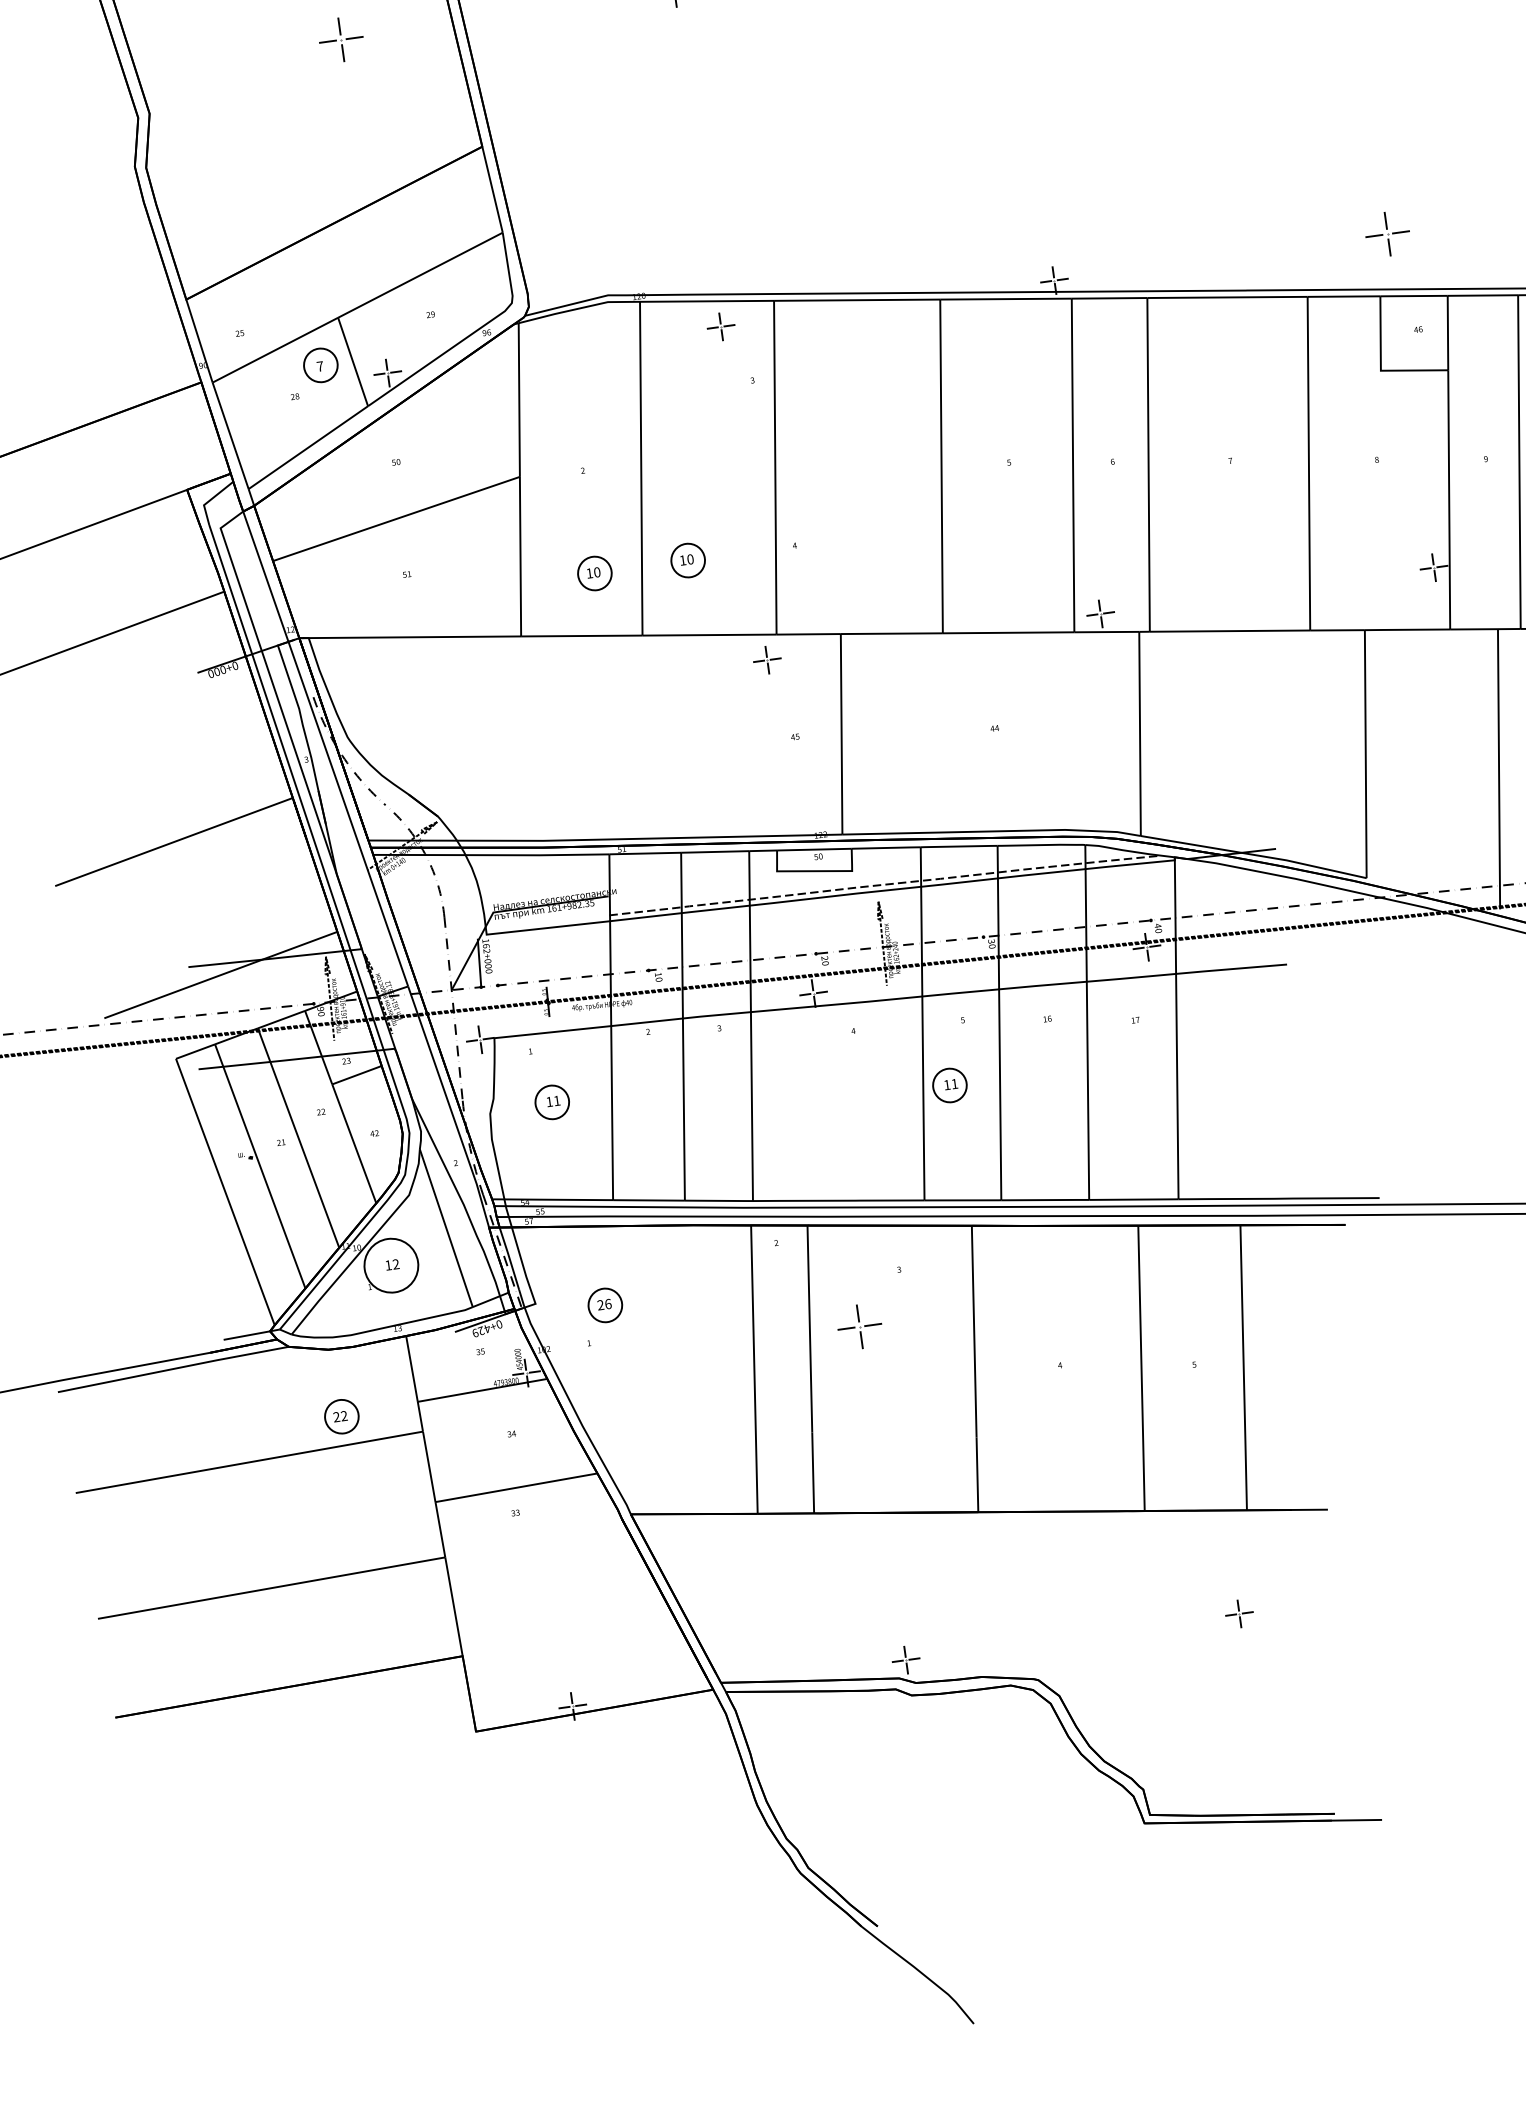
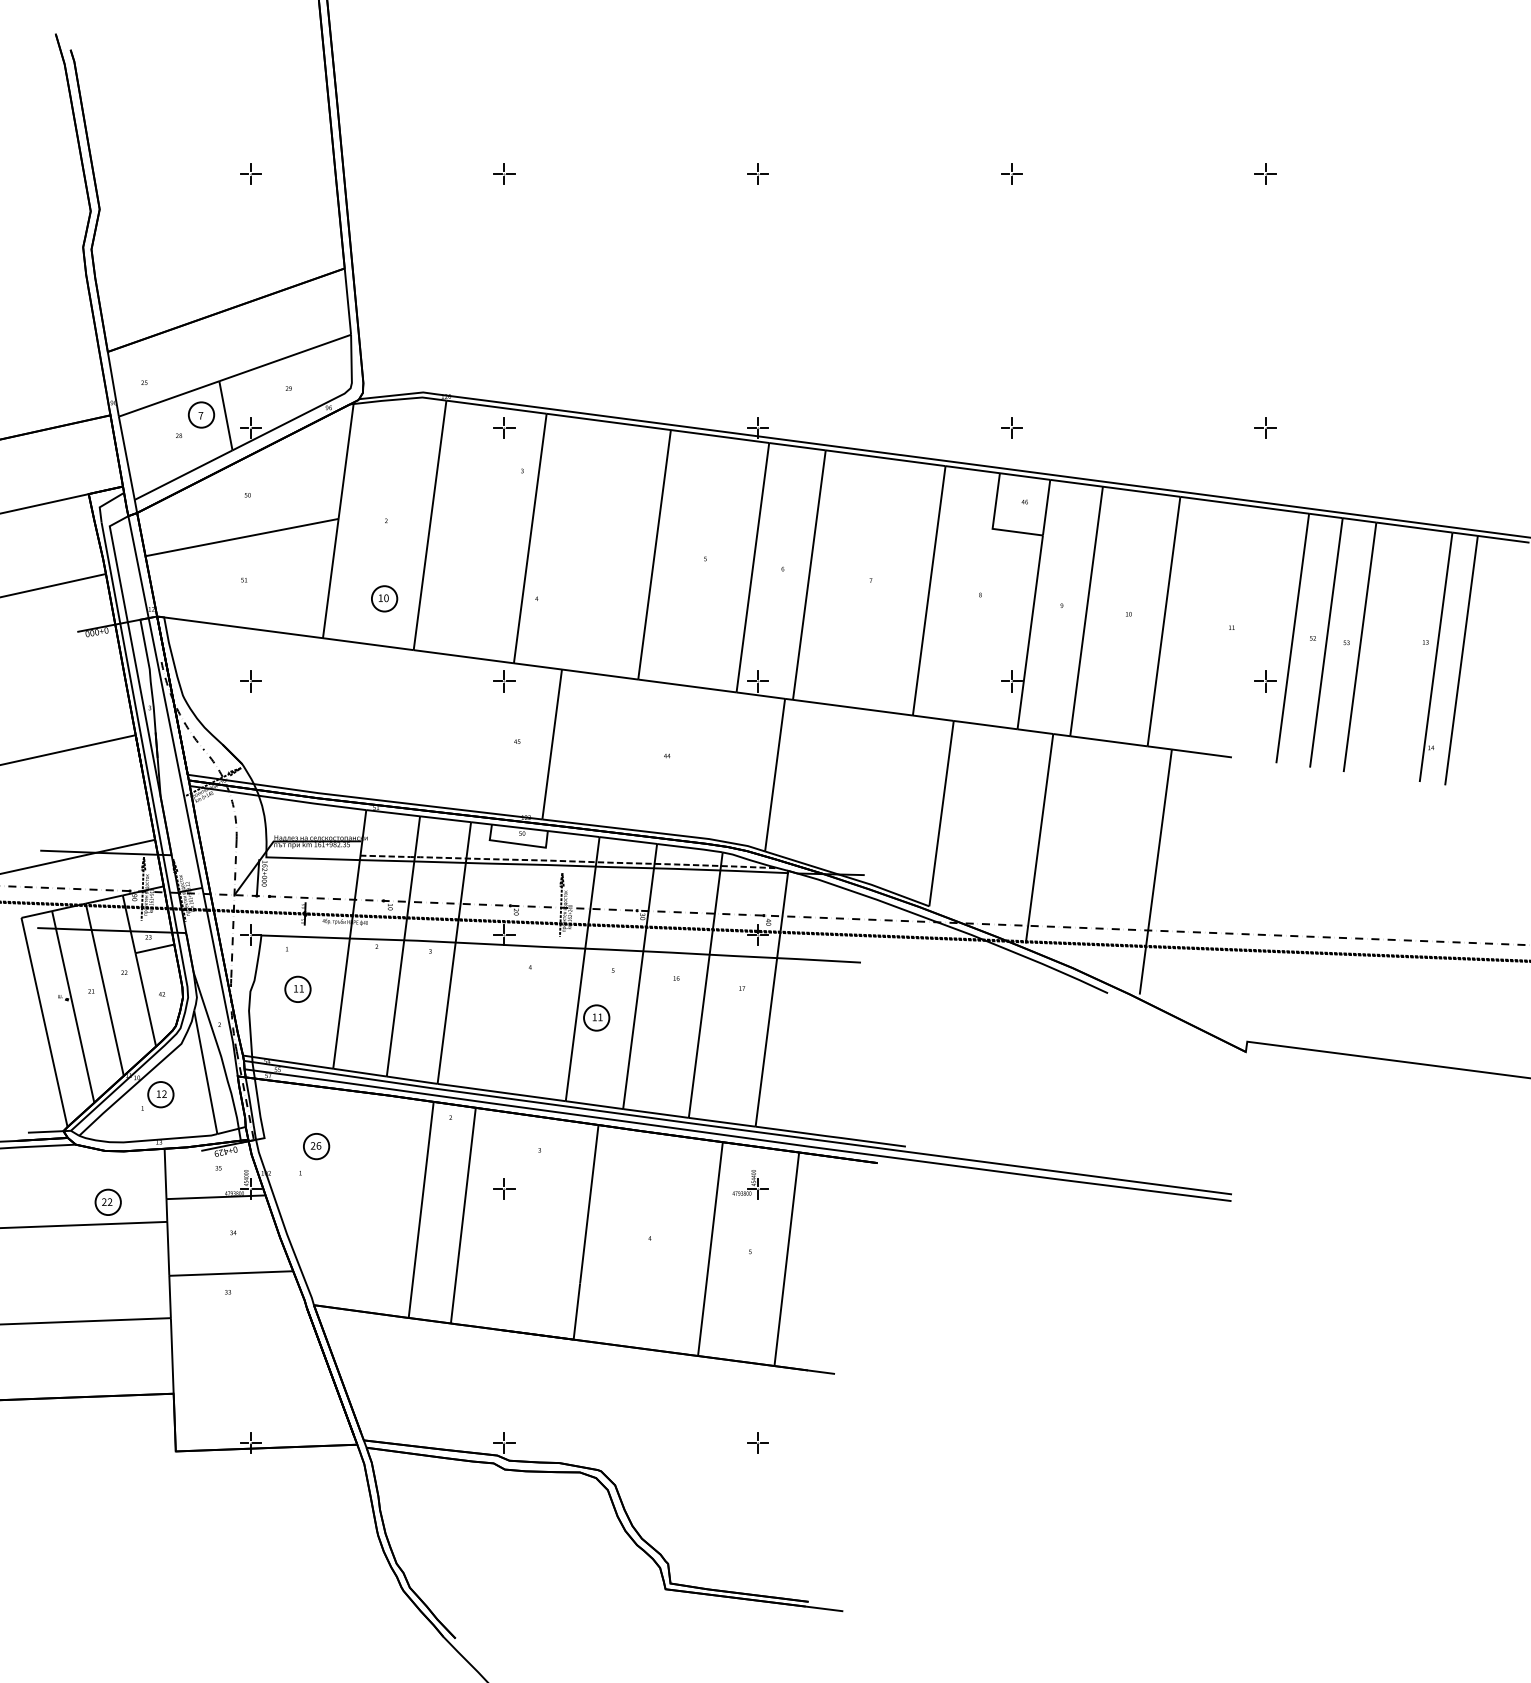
part: (341, 39) -> (250, 173), size x0.62
part: (1387, 234) -> (1011, 427), size x0.62
part: (687, 560) -> (455, 598), removed
part: (433, 706) -> (250, 681), added
circle: (390, 1265) -> (160, 1094), size x0.62
part: (1182, 1276) -> (750, 1184), added
part: (859, 1326) -> (504, 1188), size x0.62

